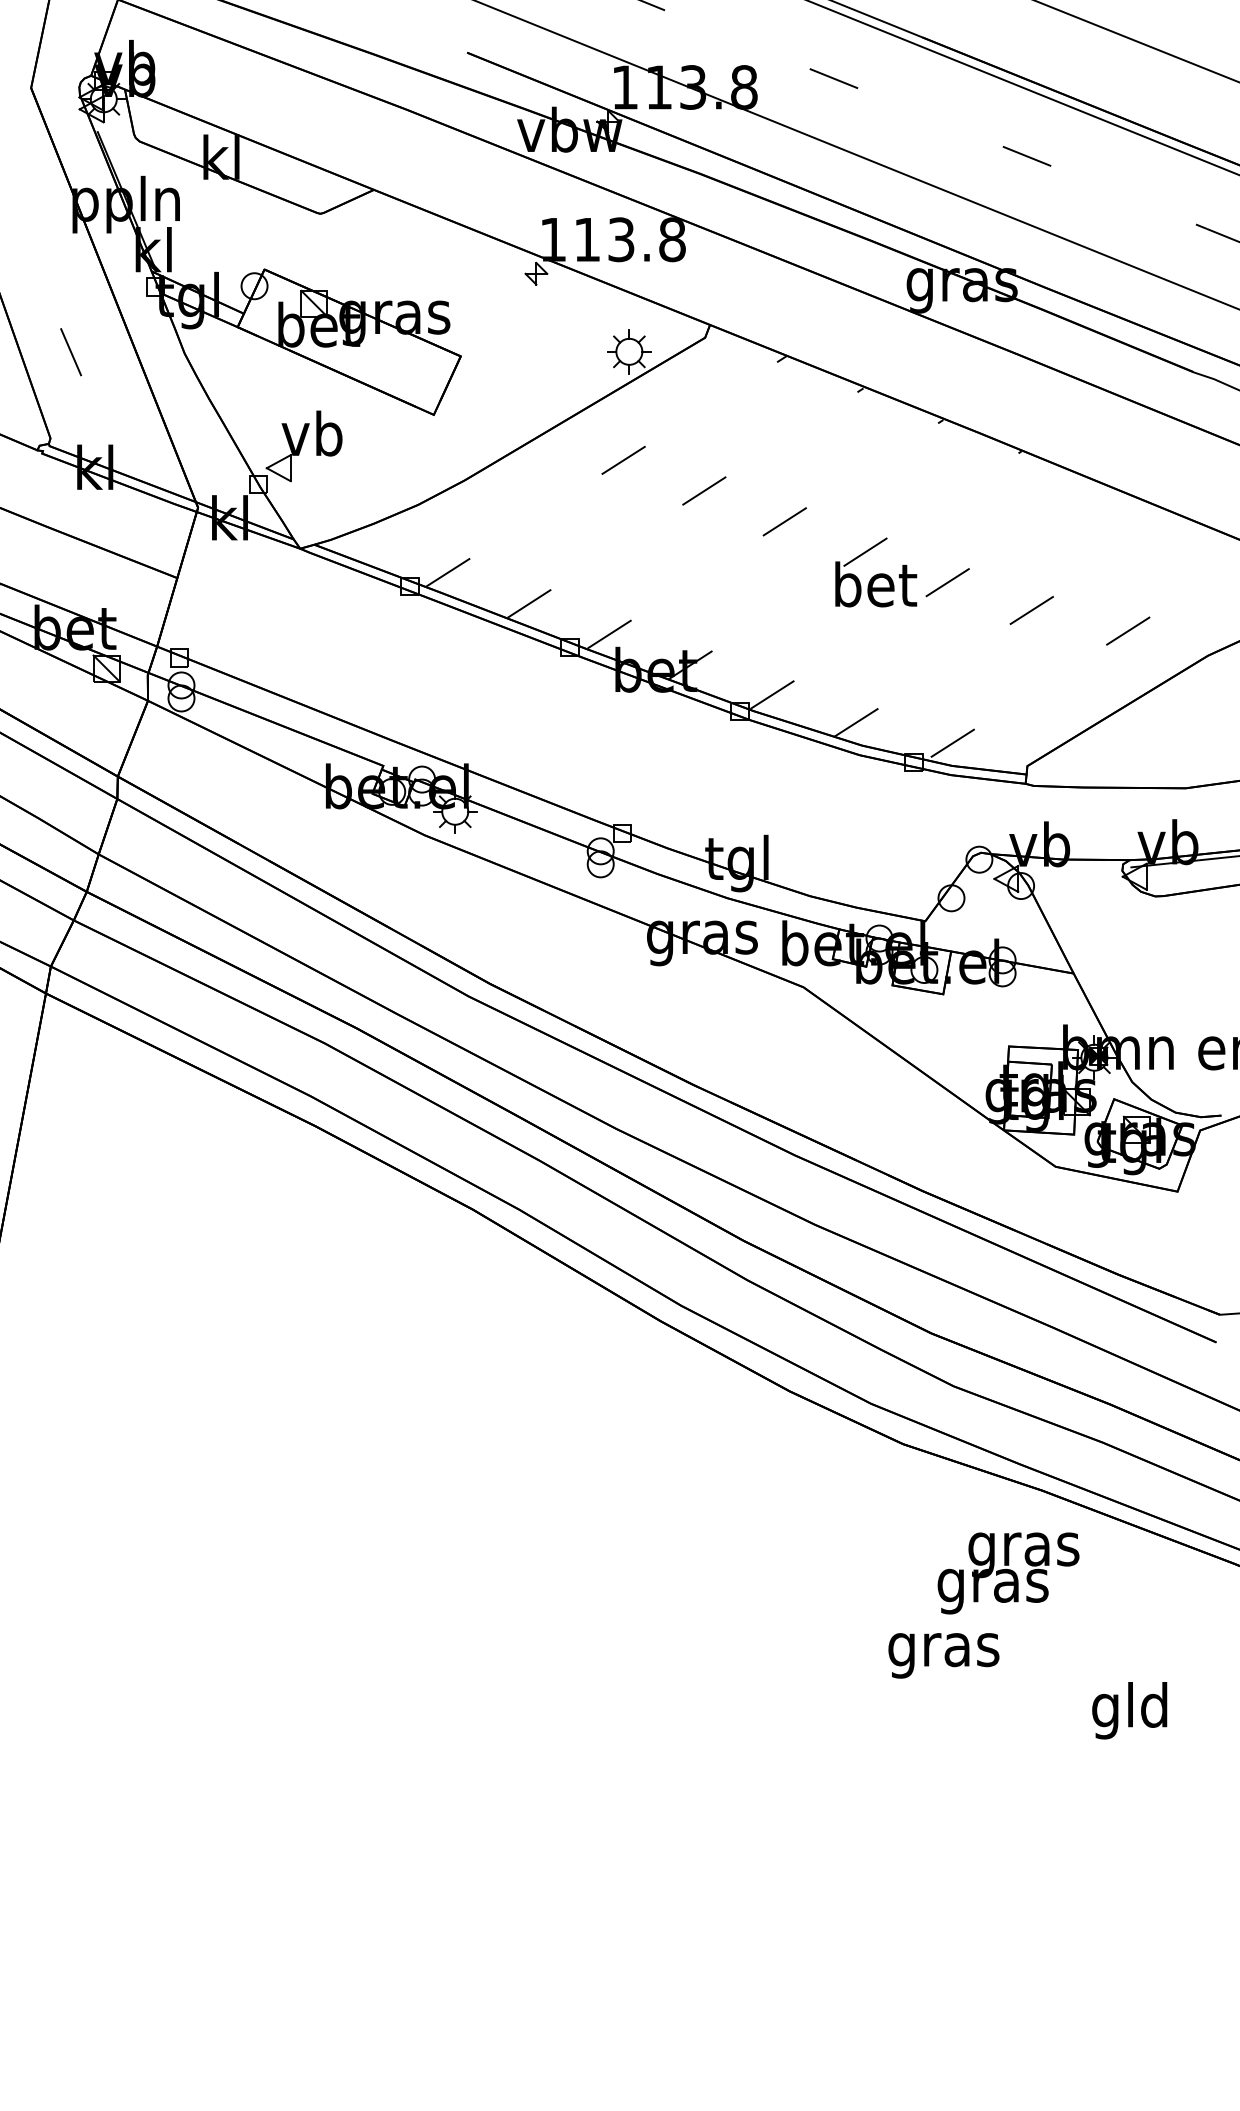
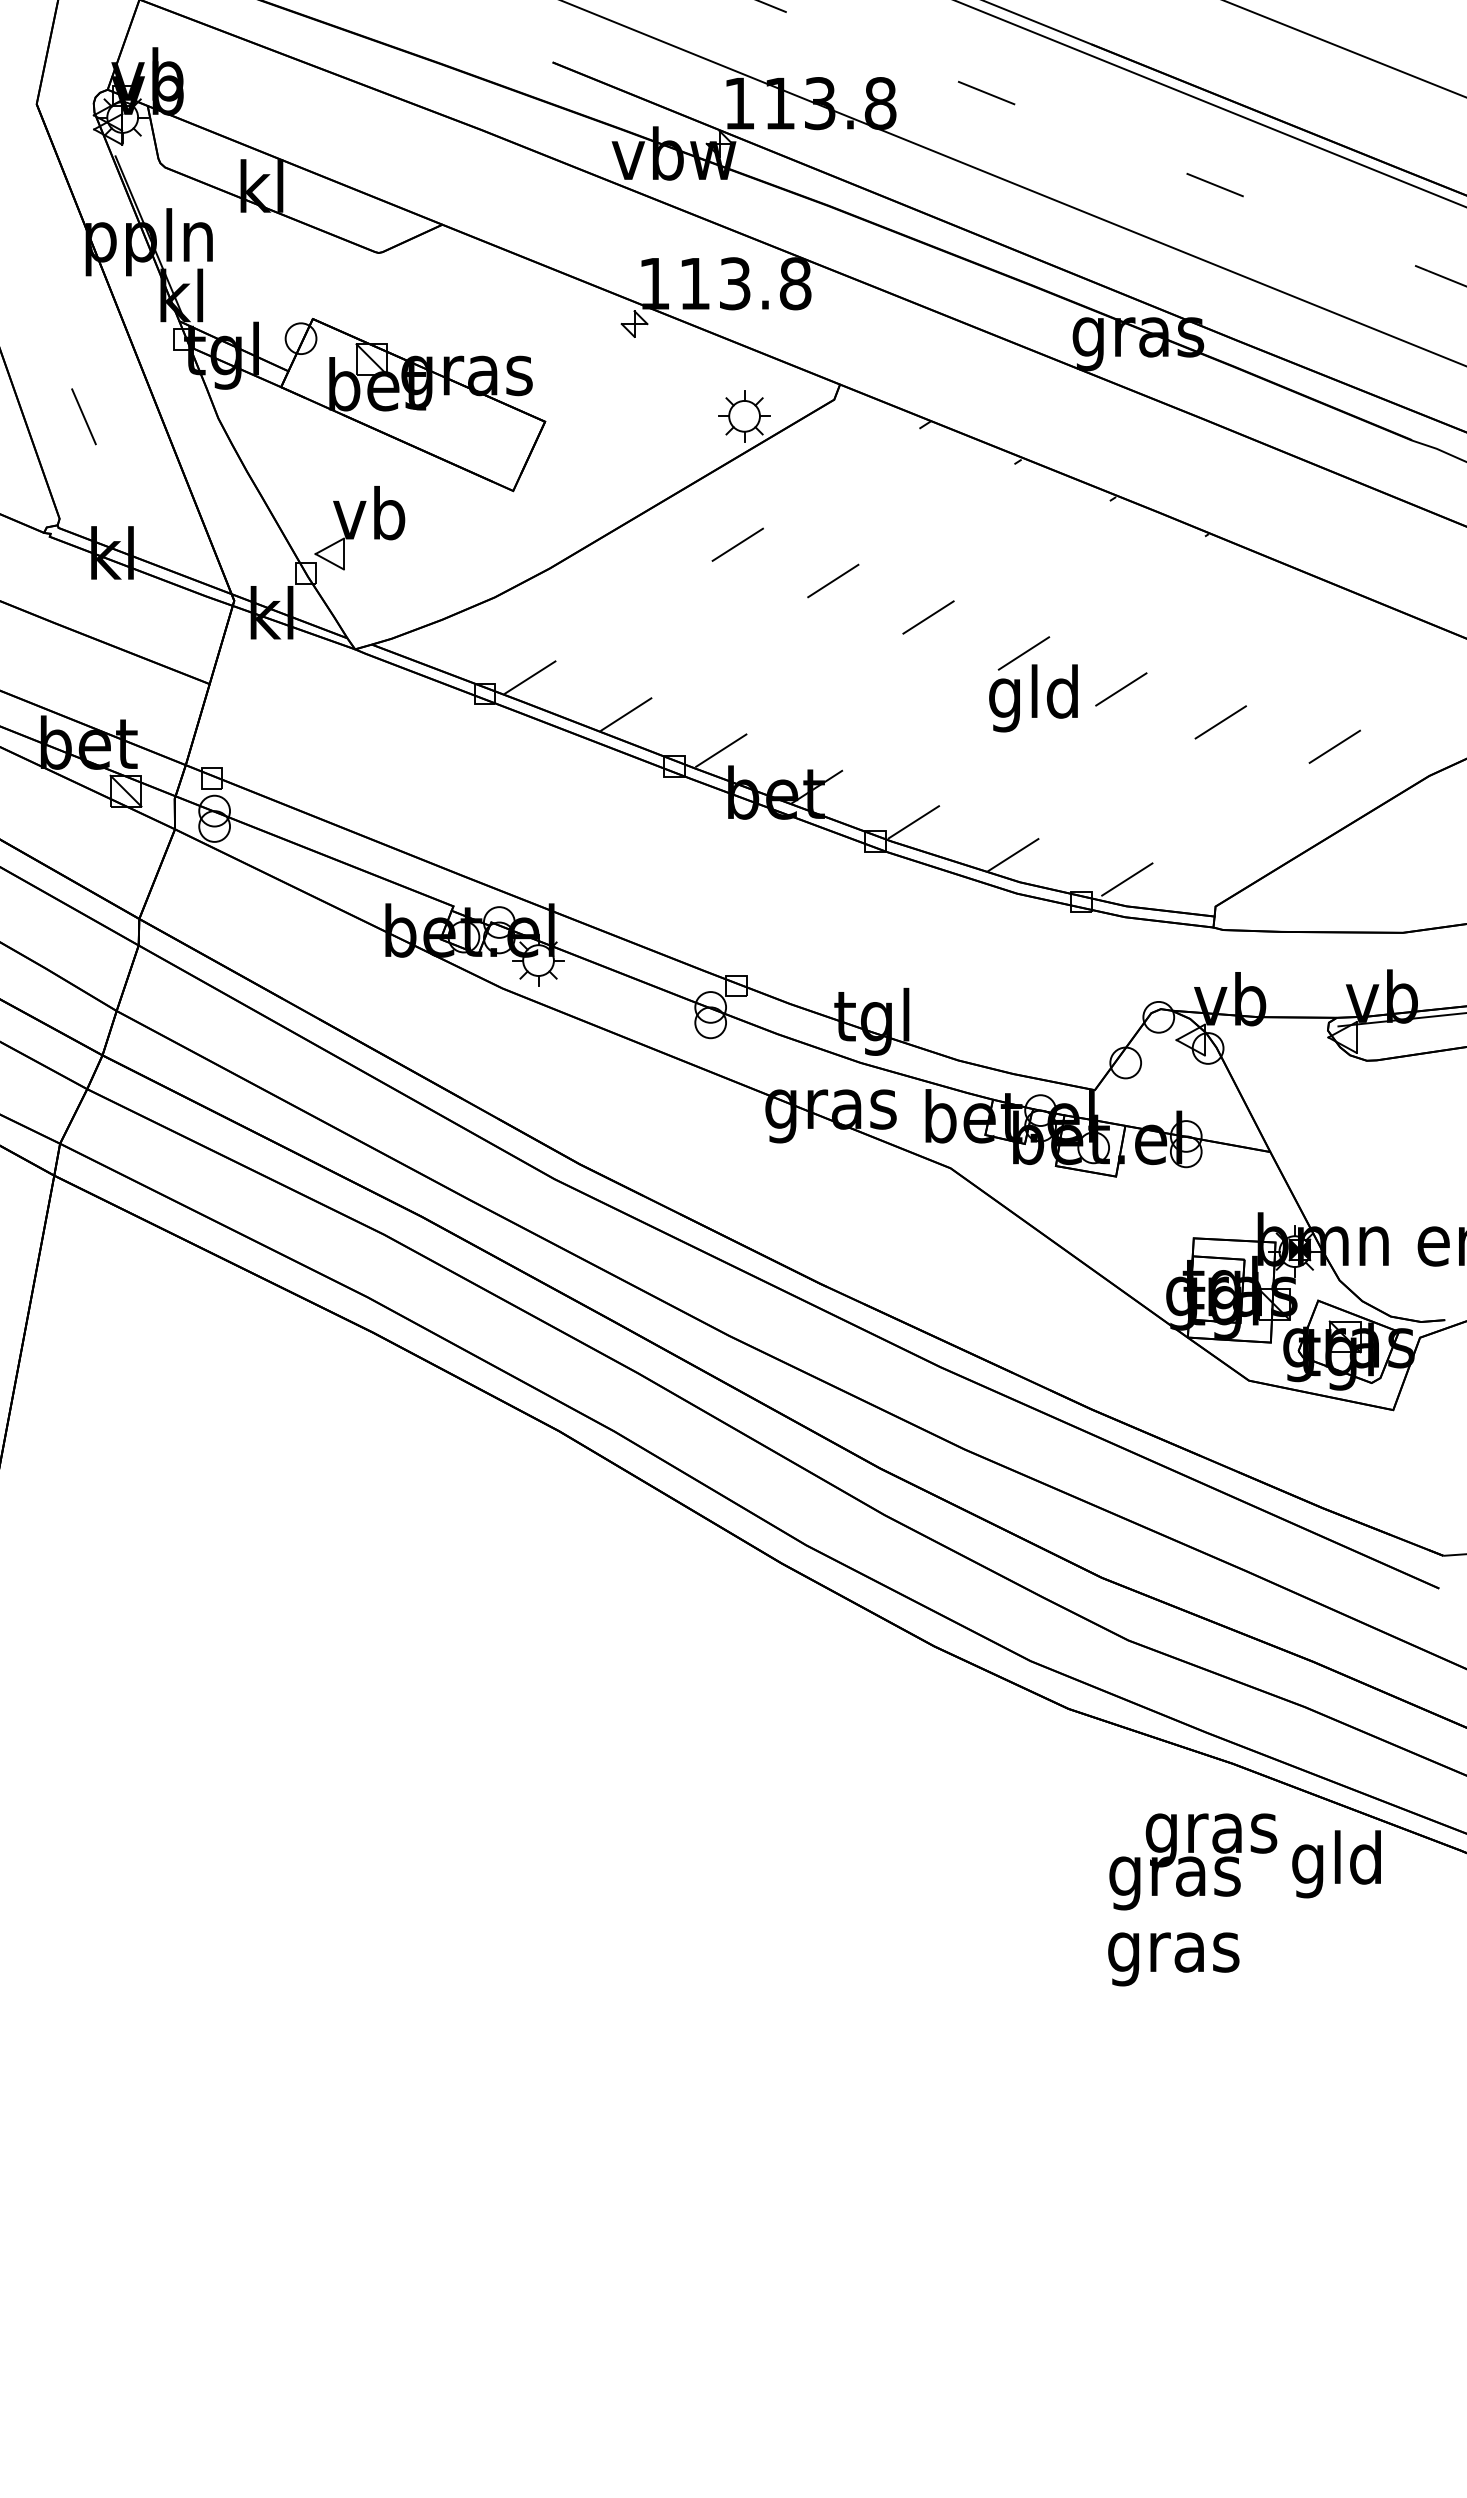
text: (876, 590) -> (1036, 698), bet -> gld
text: (943, 1655) -> (1173, 1959), moved
text: (1129, 1710) -> (1336, 1864), moved

